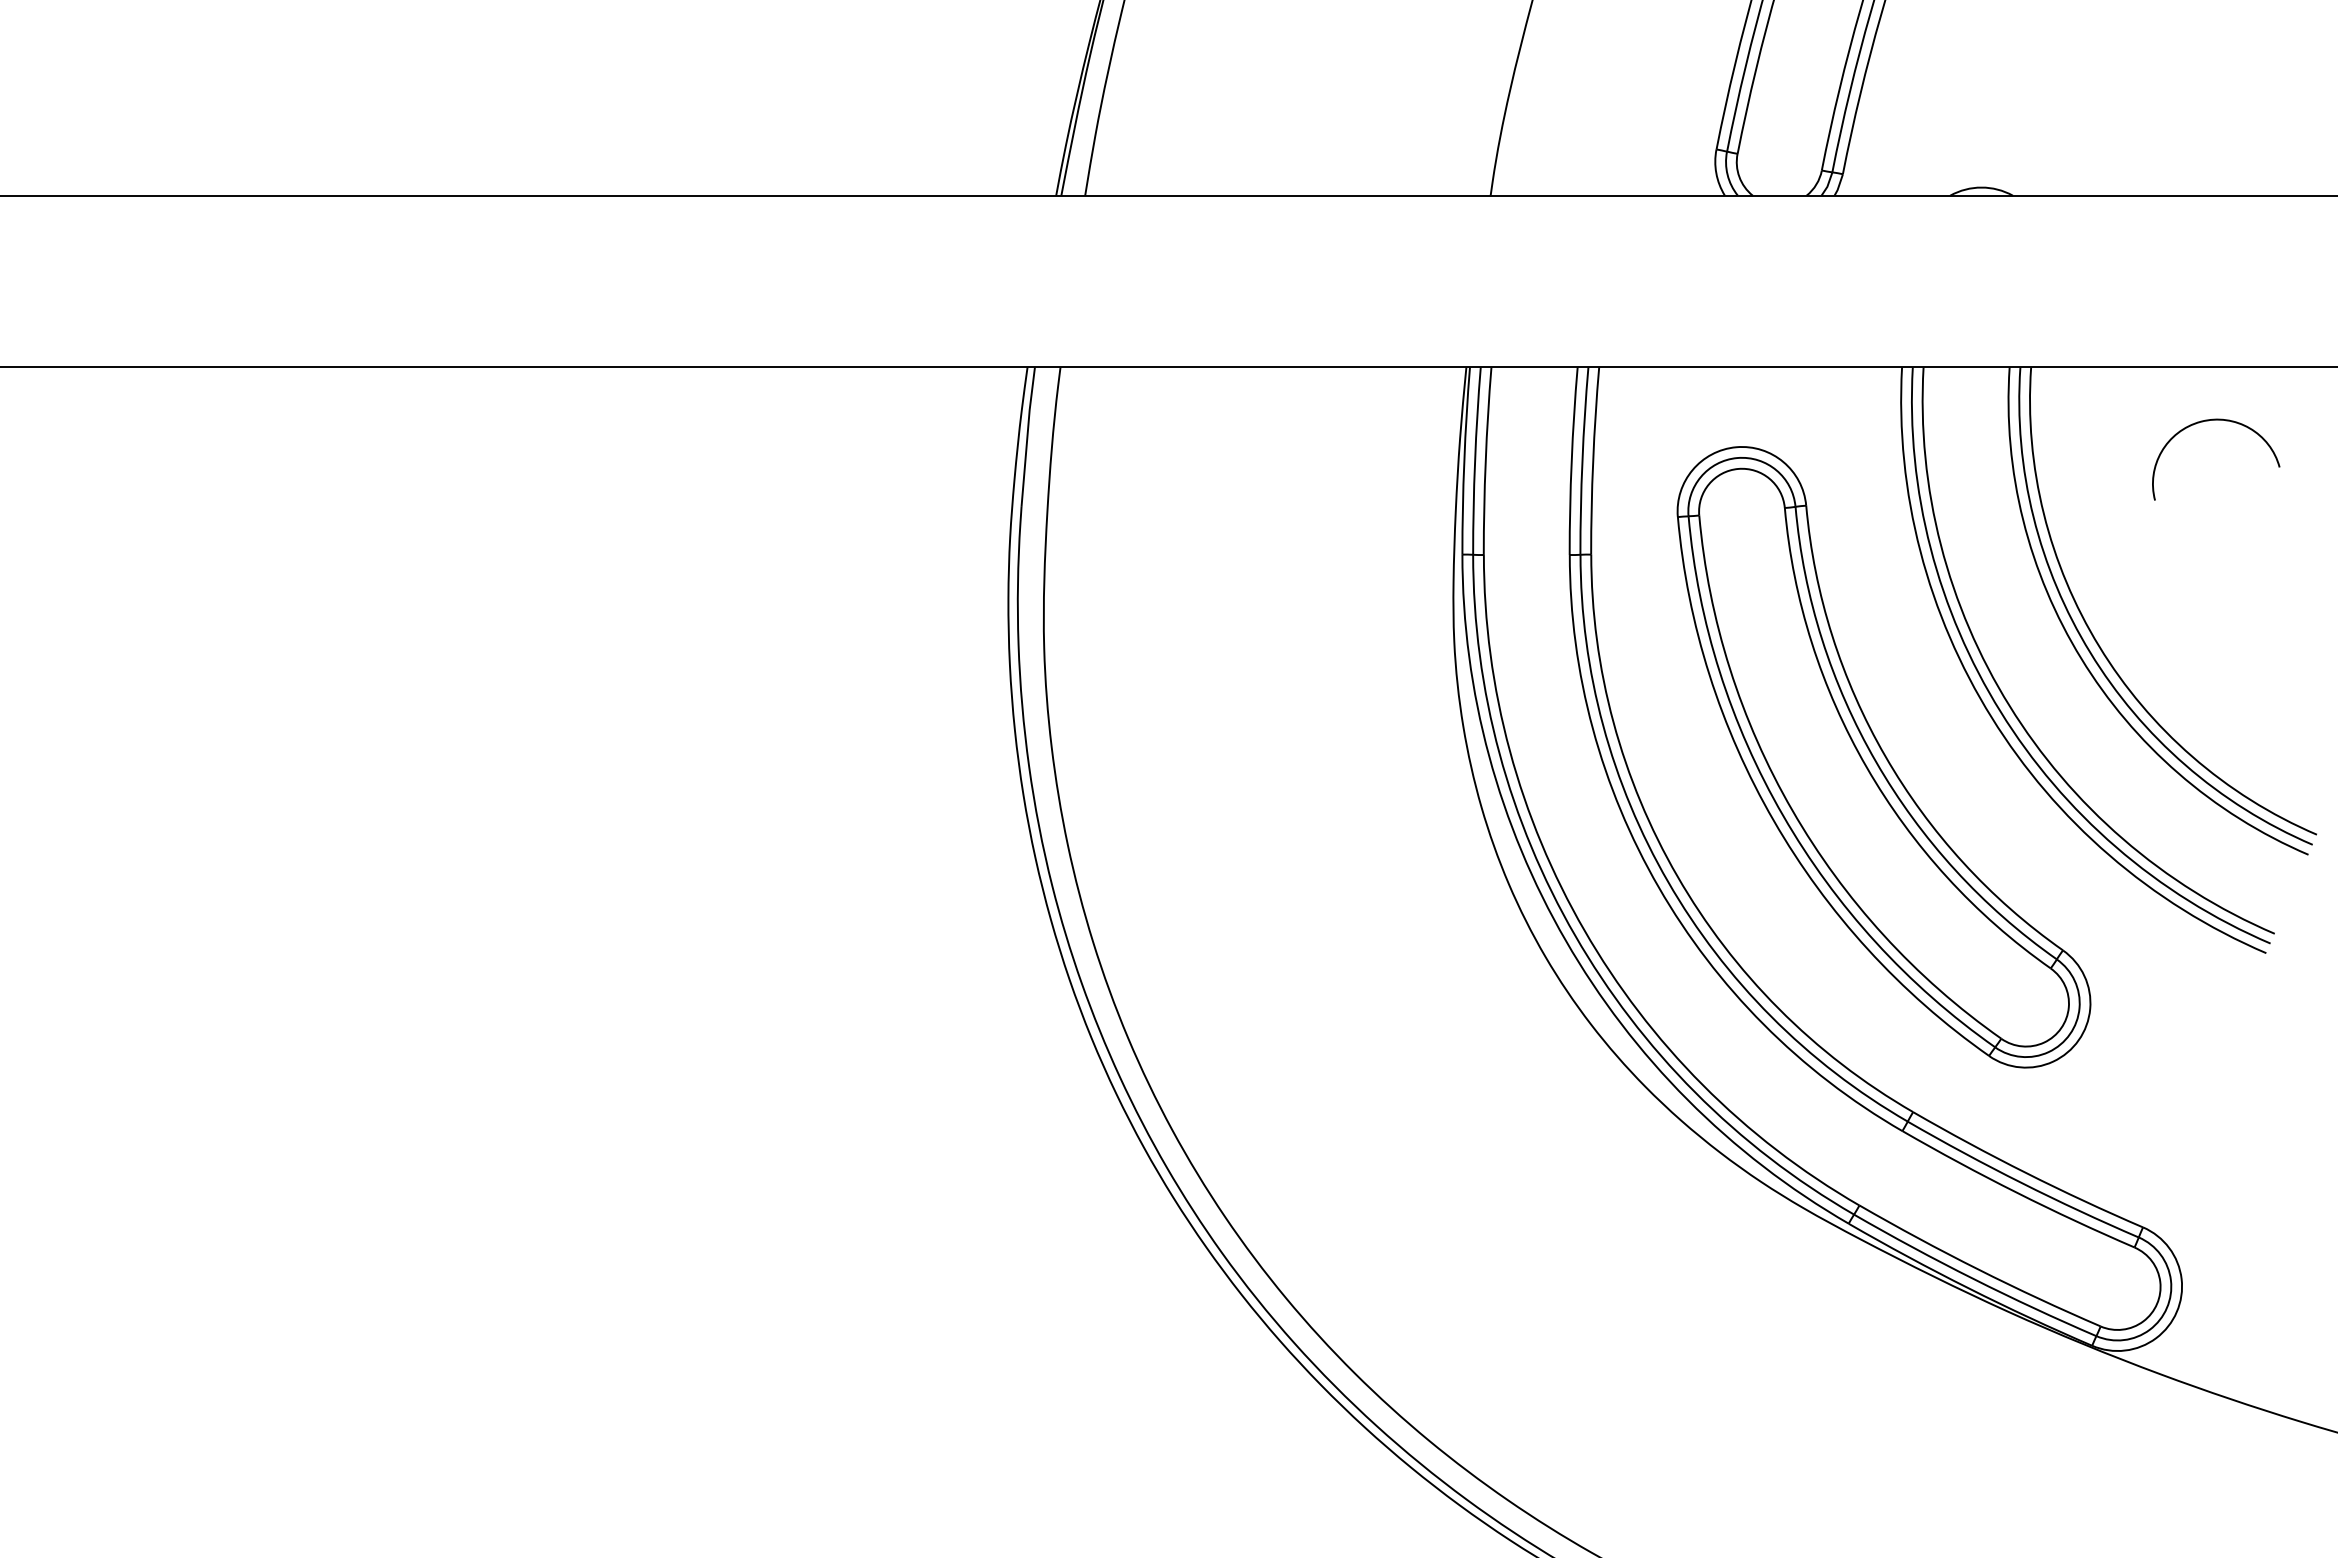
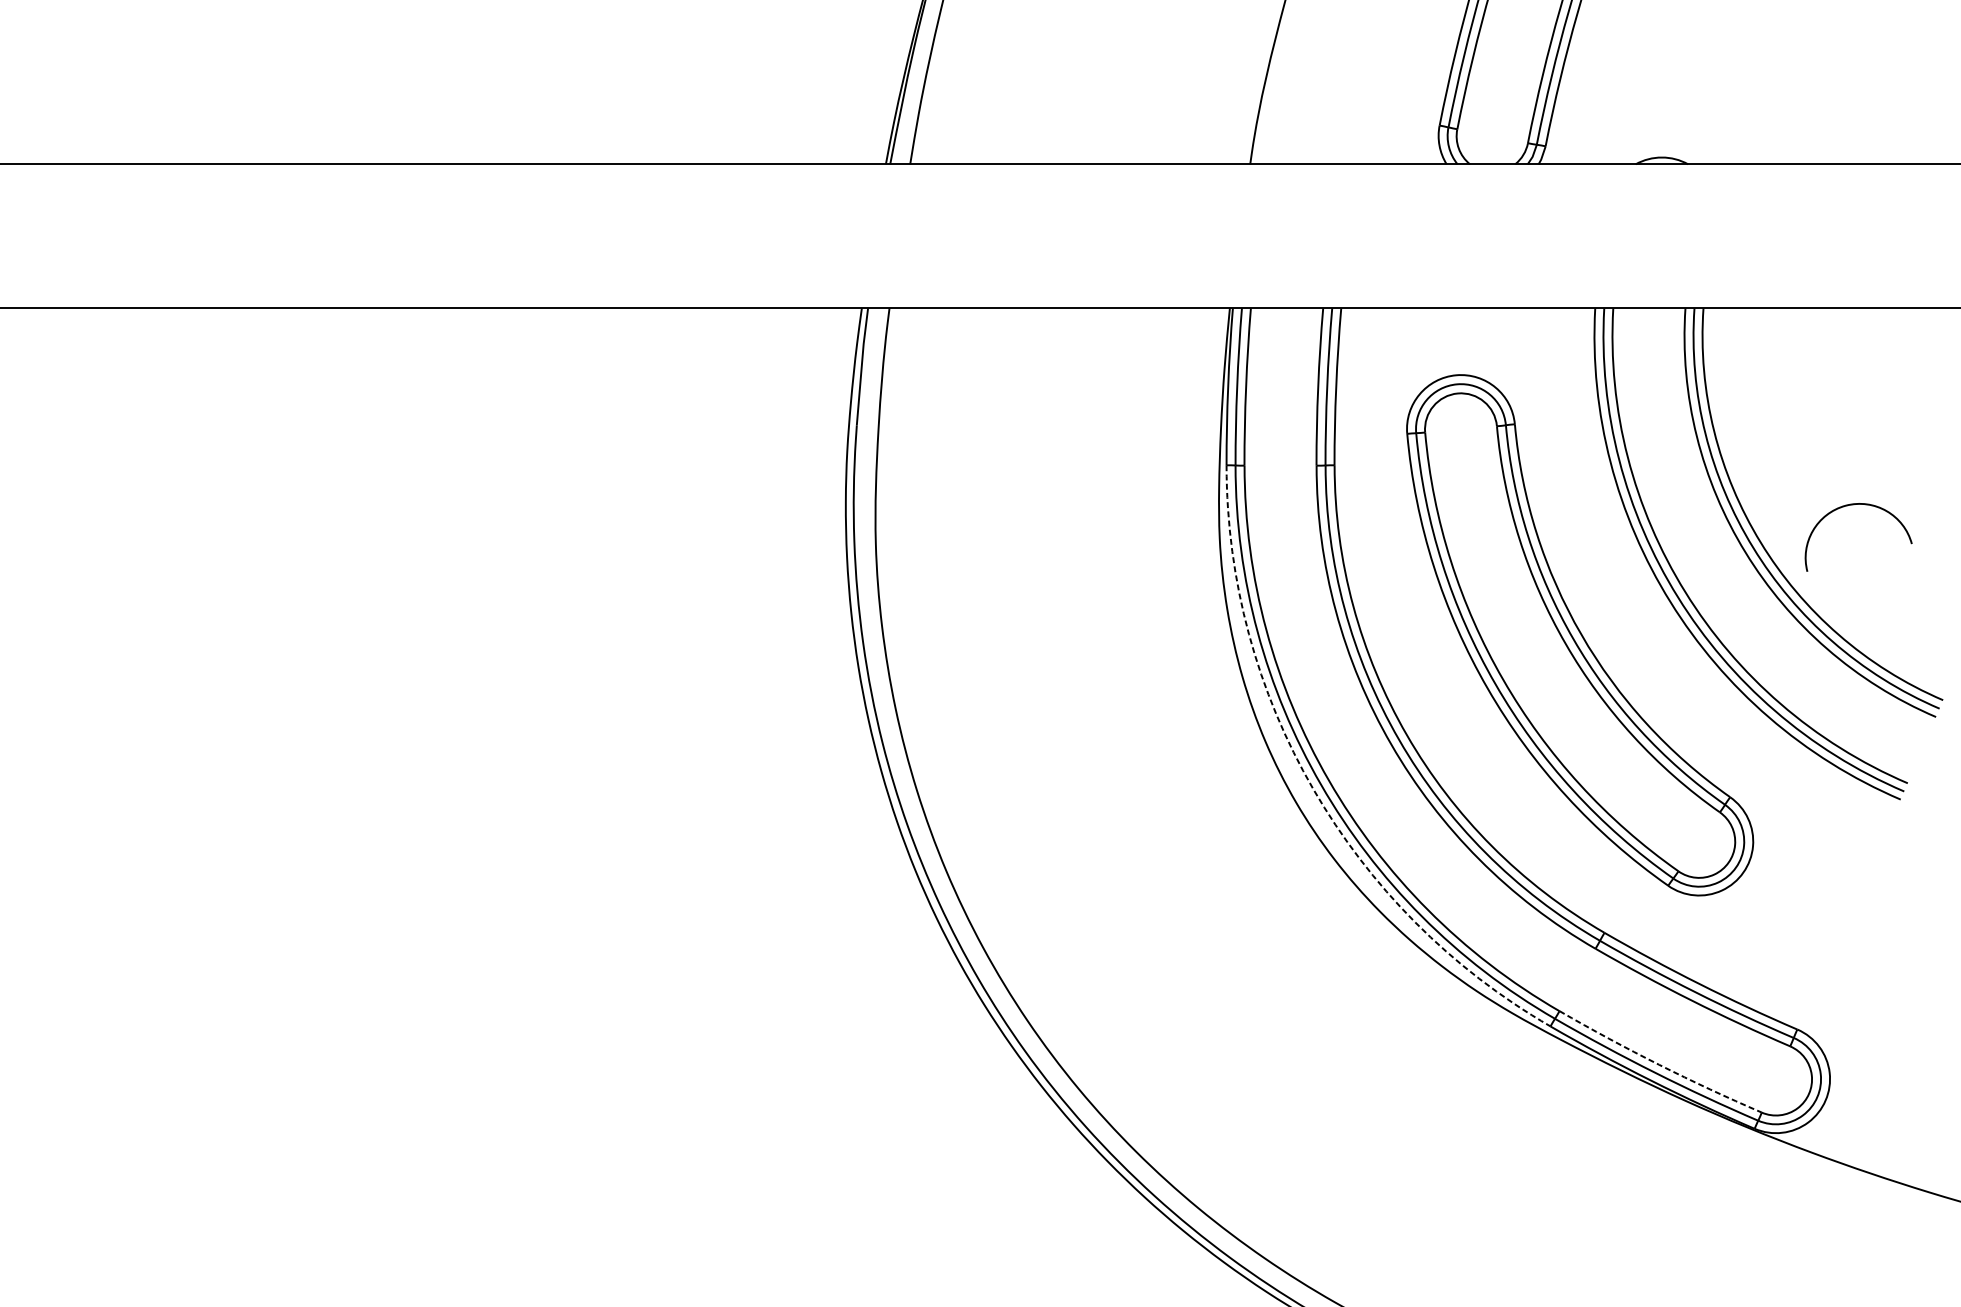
arc: (2208, 421) -> (1852, 505), moved
arc: (1565, 940) -> (1313, 788), solid -> dashed
arc: (1978, 1269) -> (1659, 1064), solid -> dashed

